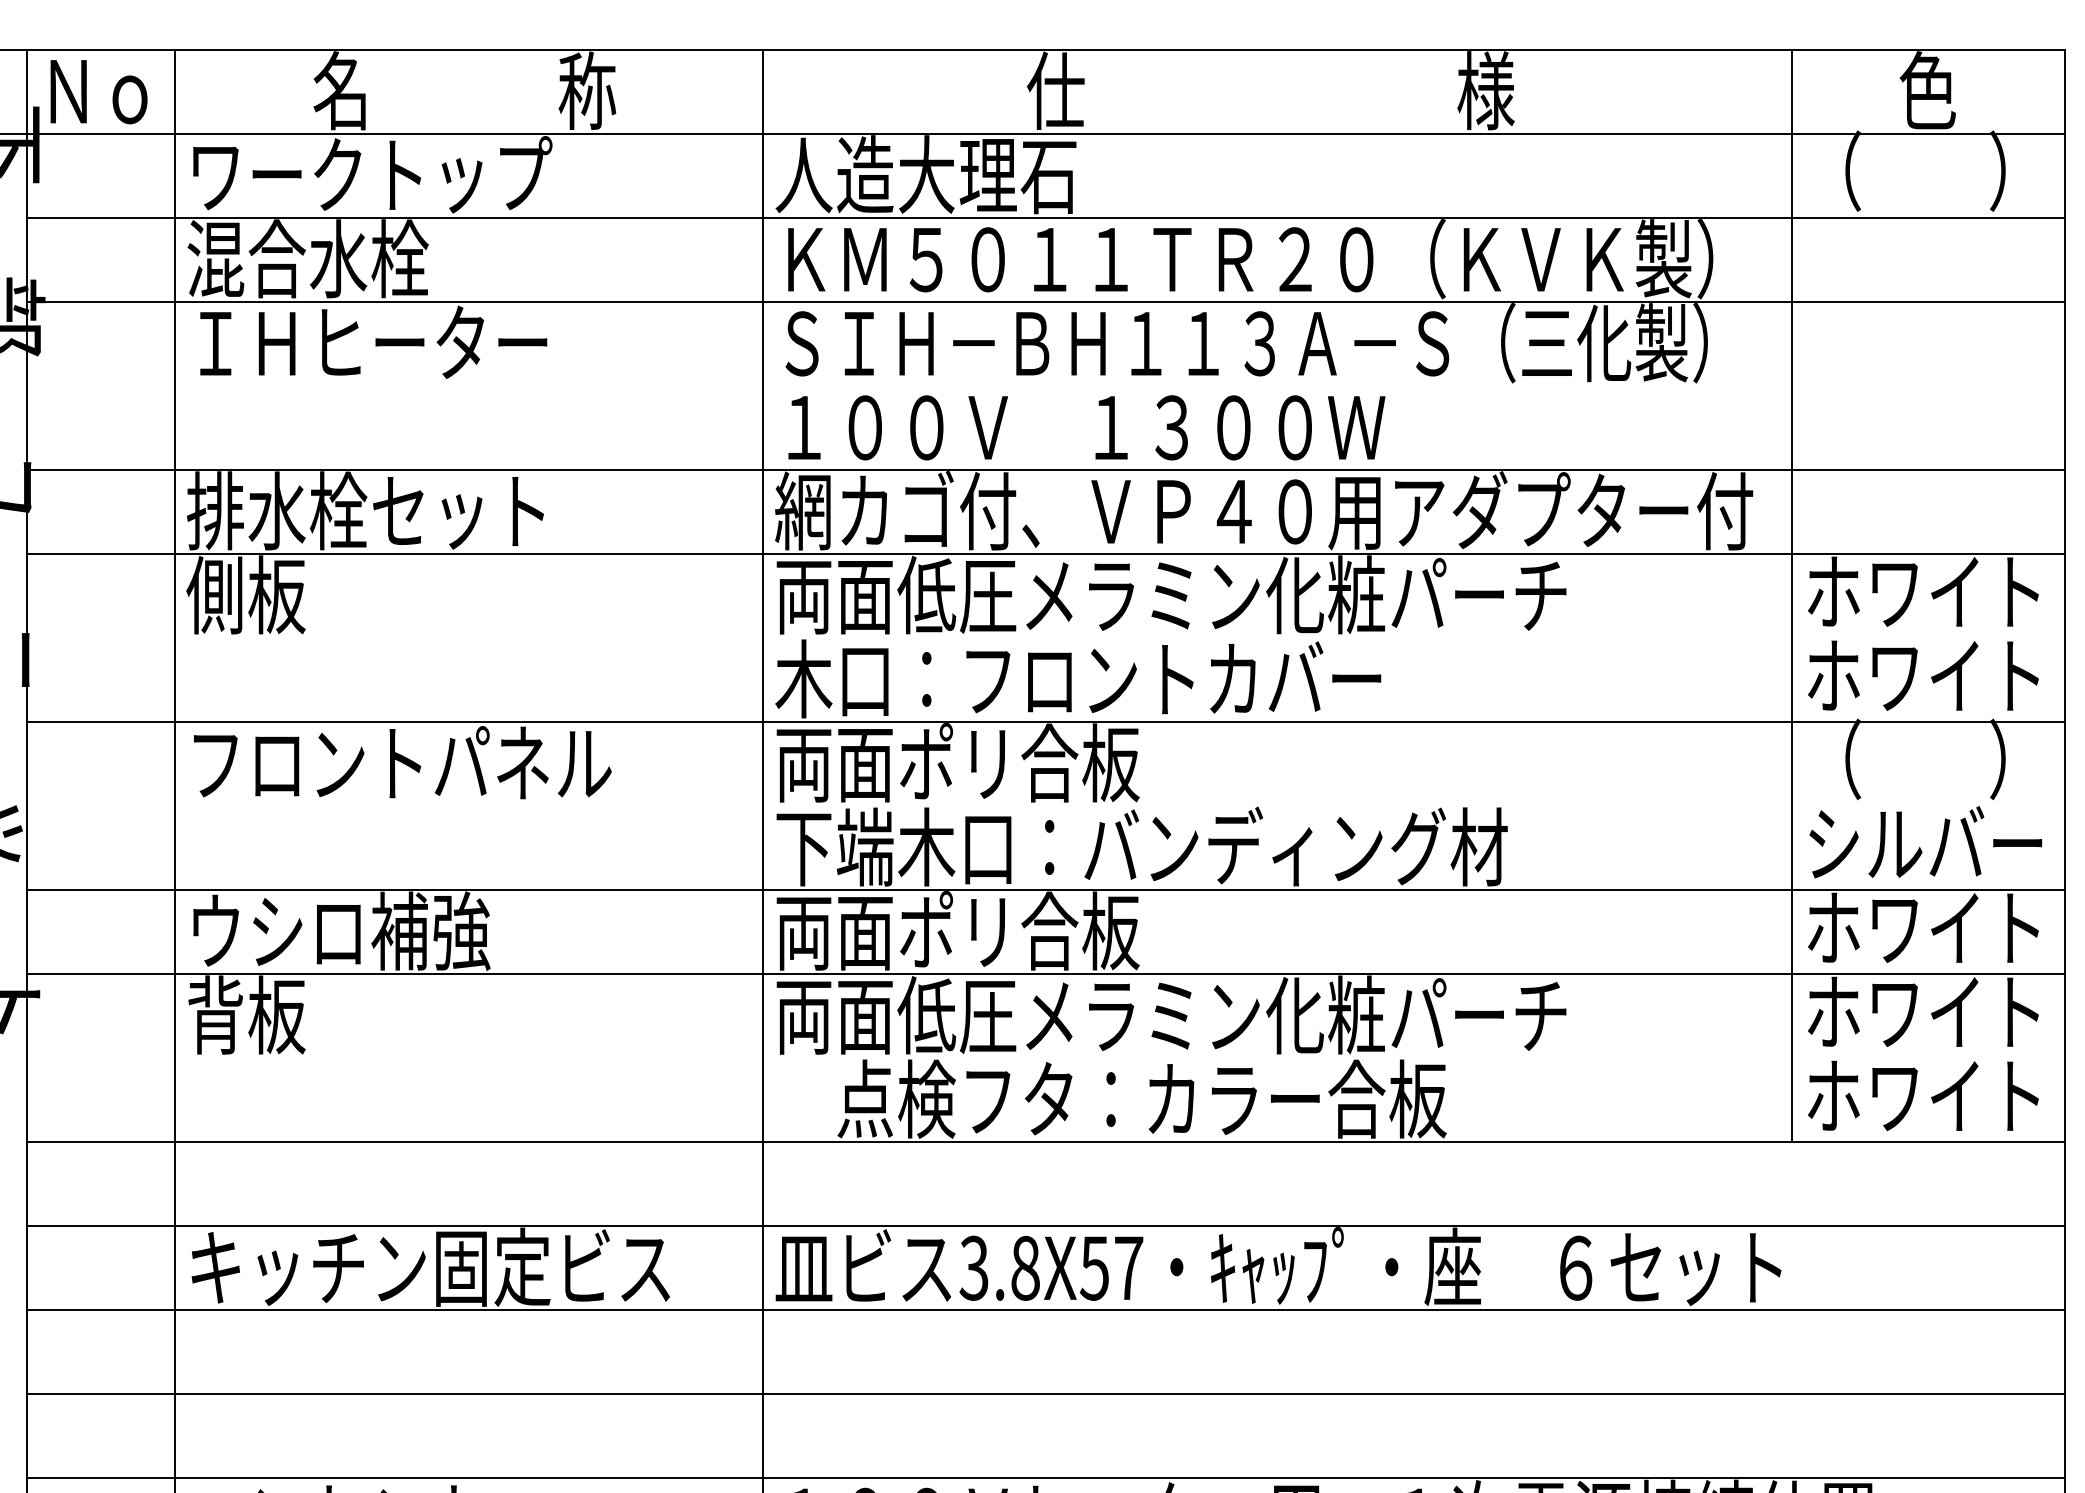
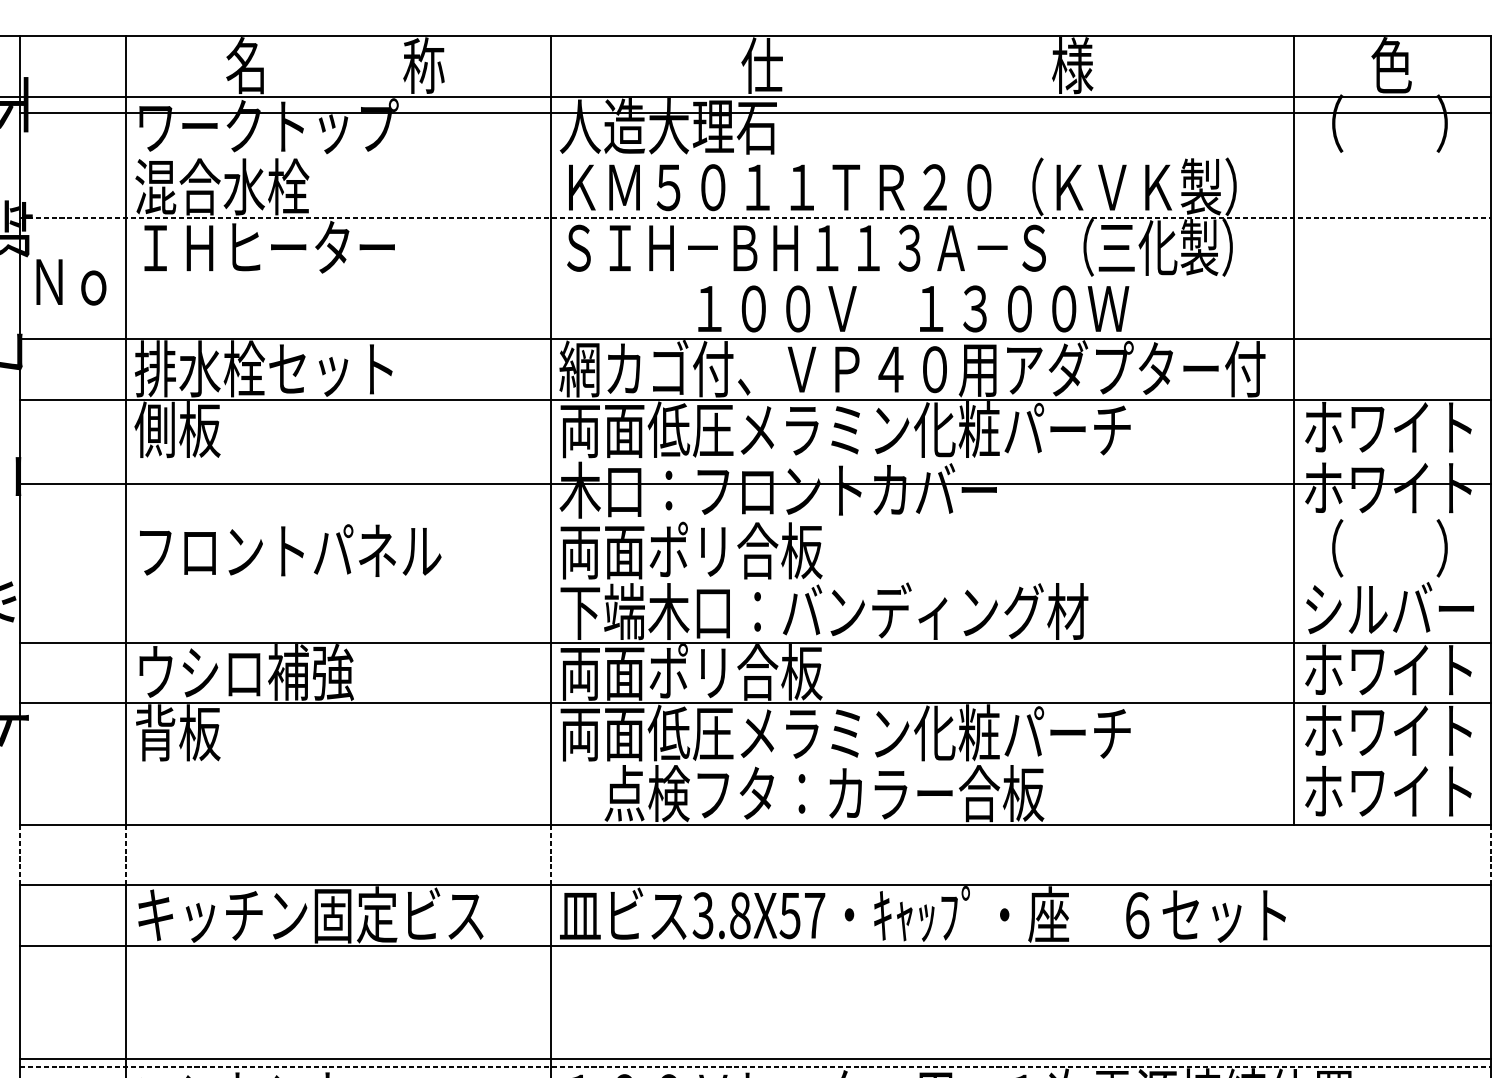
text: (98, 92) -> (71, 282), moved
line: (1046, 217) -> (755, 112), moved
line: (1046, 301) -> (755, 217), solid -> dashed
text: (1086, 427) -> (913, 308), moved
line: (1046, 722) -> (755, 484), moved
line: (27, 1183) -> (19, 854), solid -> dashed
line: (762, 1183) -> (550, 854), solid -> dashed
line: (2065, 1183) -> (1491, 854), solid -> dashed
line: (174, 1184) -> (125, 855), solid -> dashed
line: (1046, 1394) -> (755, 1058), moved
line: (1046, 1478) -> (755, 1067), solid -> dashed

